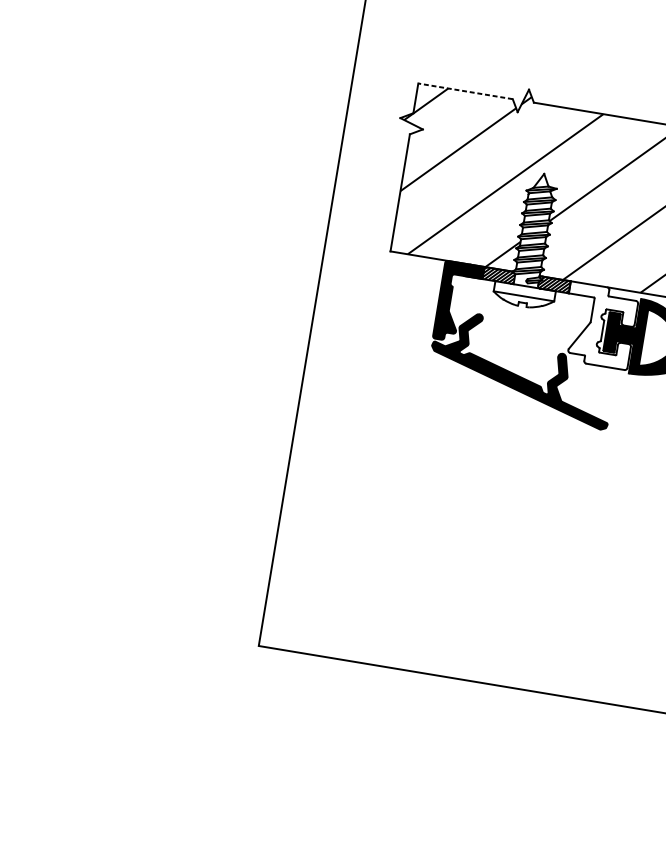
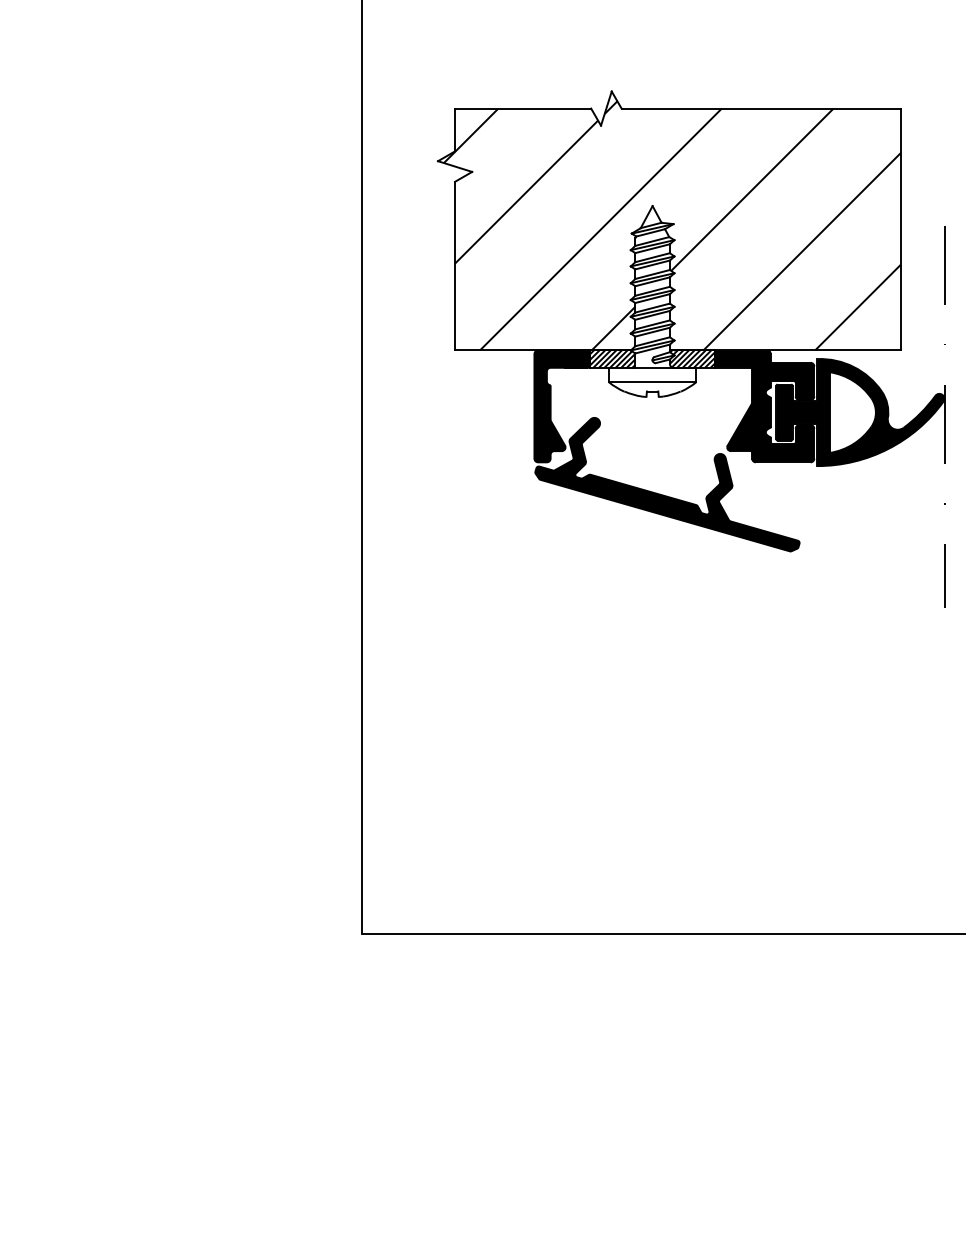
line: (465, 91) -> (522, 108), dashed -> solid
fill: (598, 325) -> (764, 406), added

